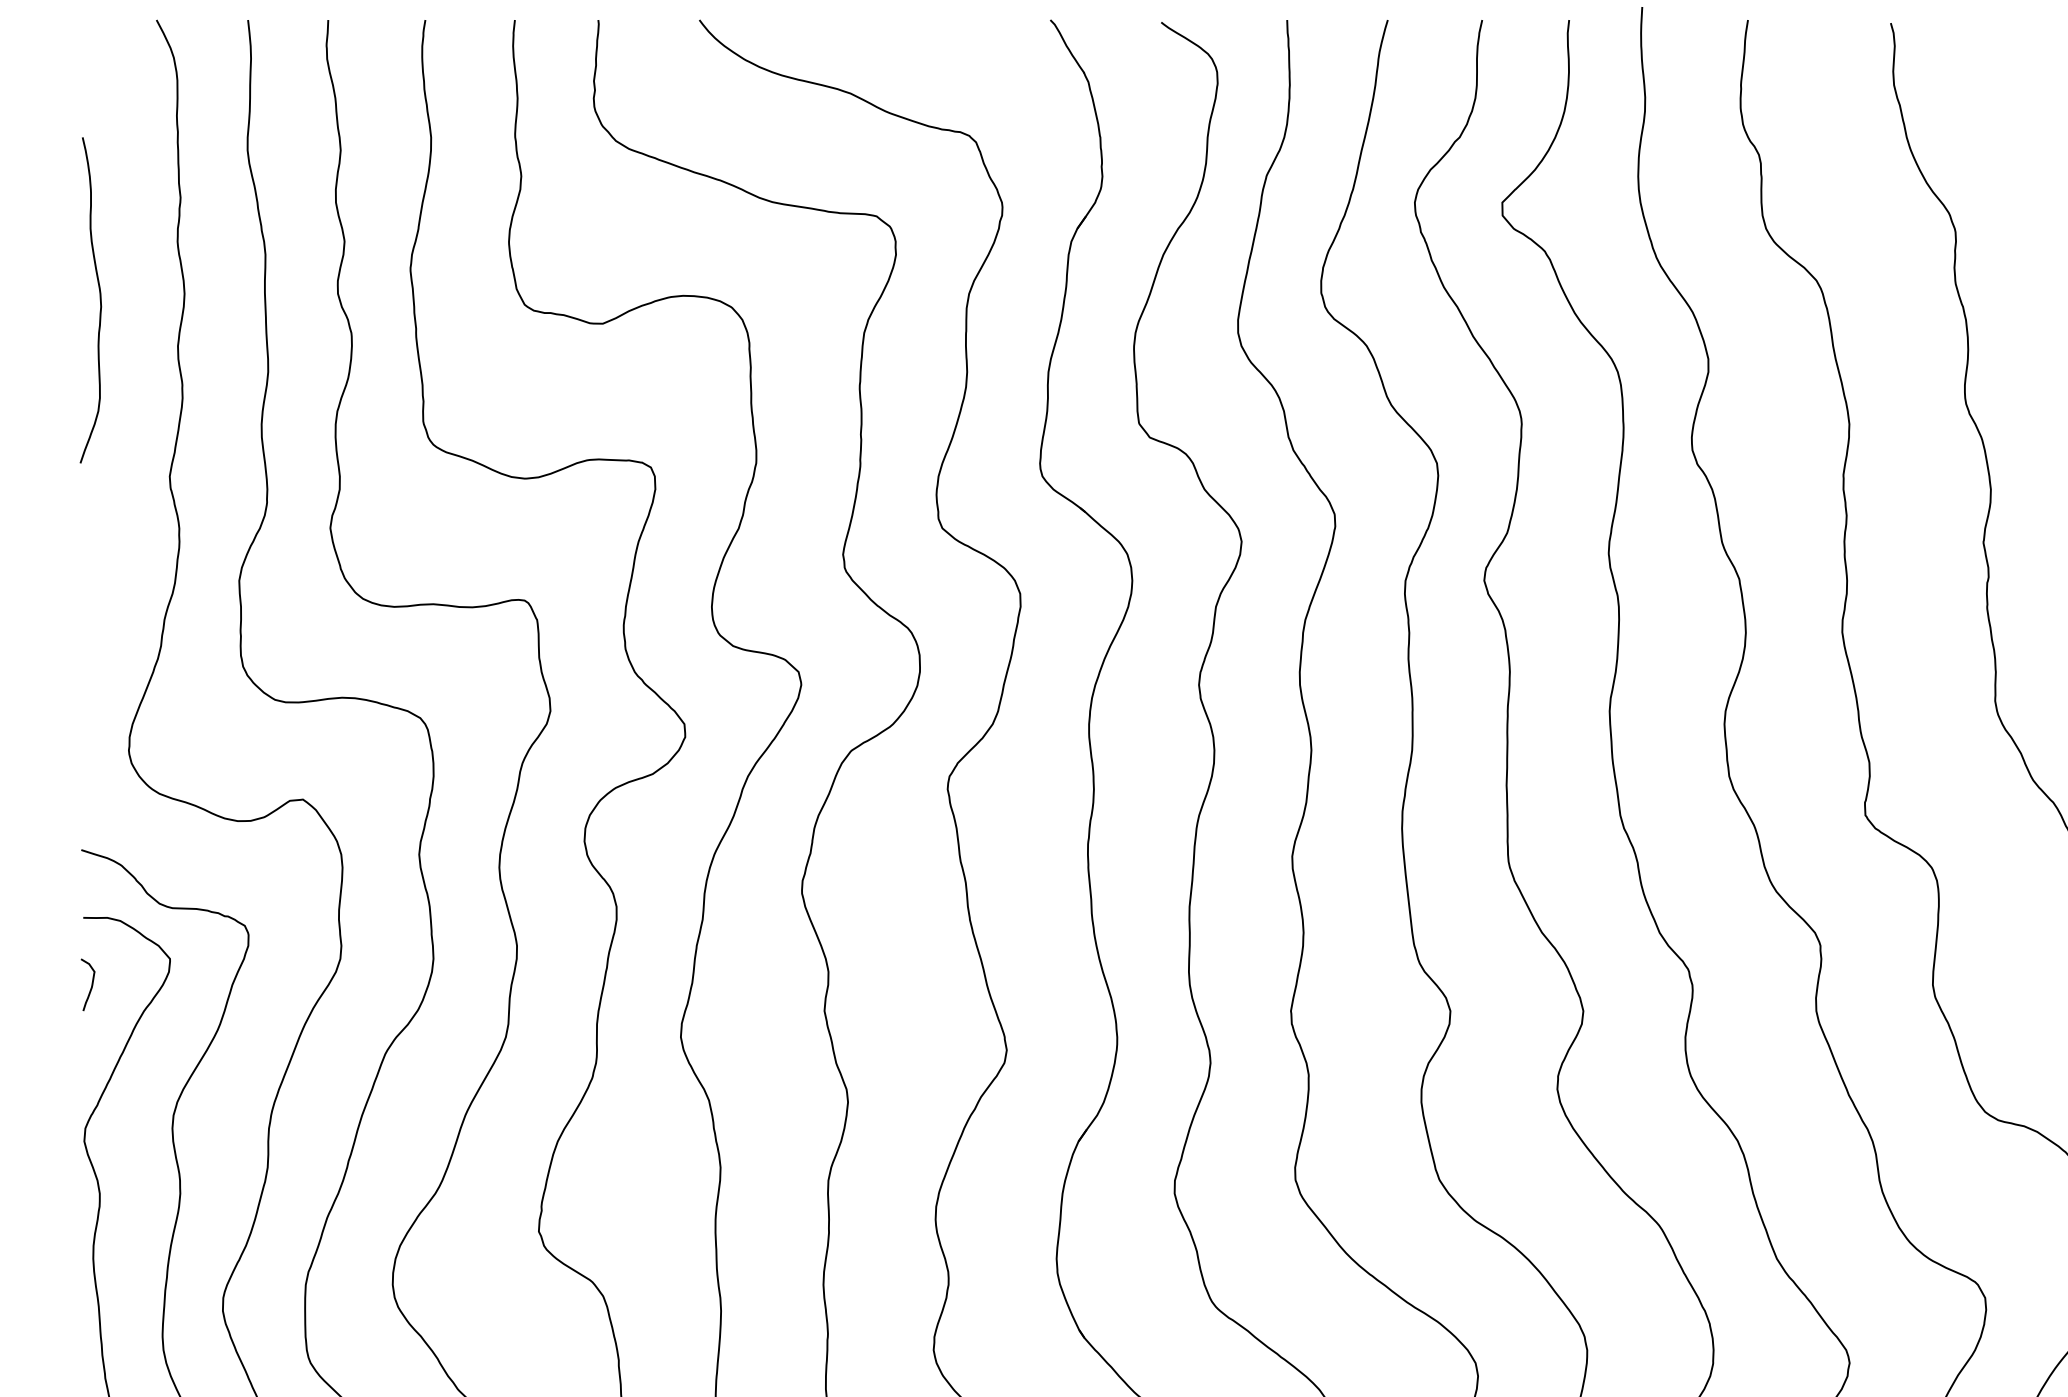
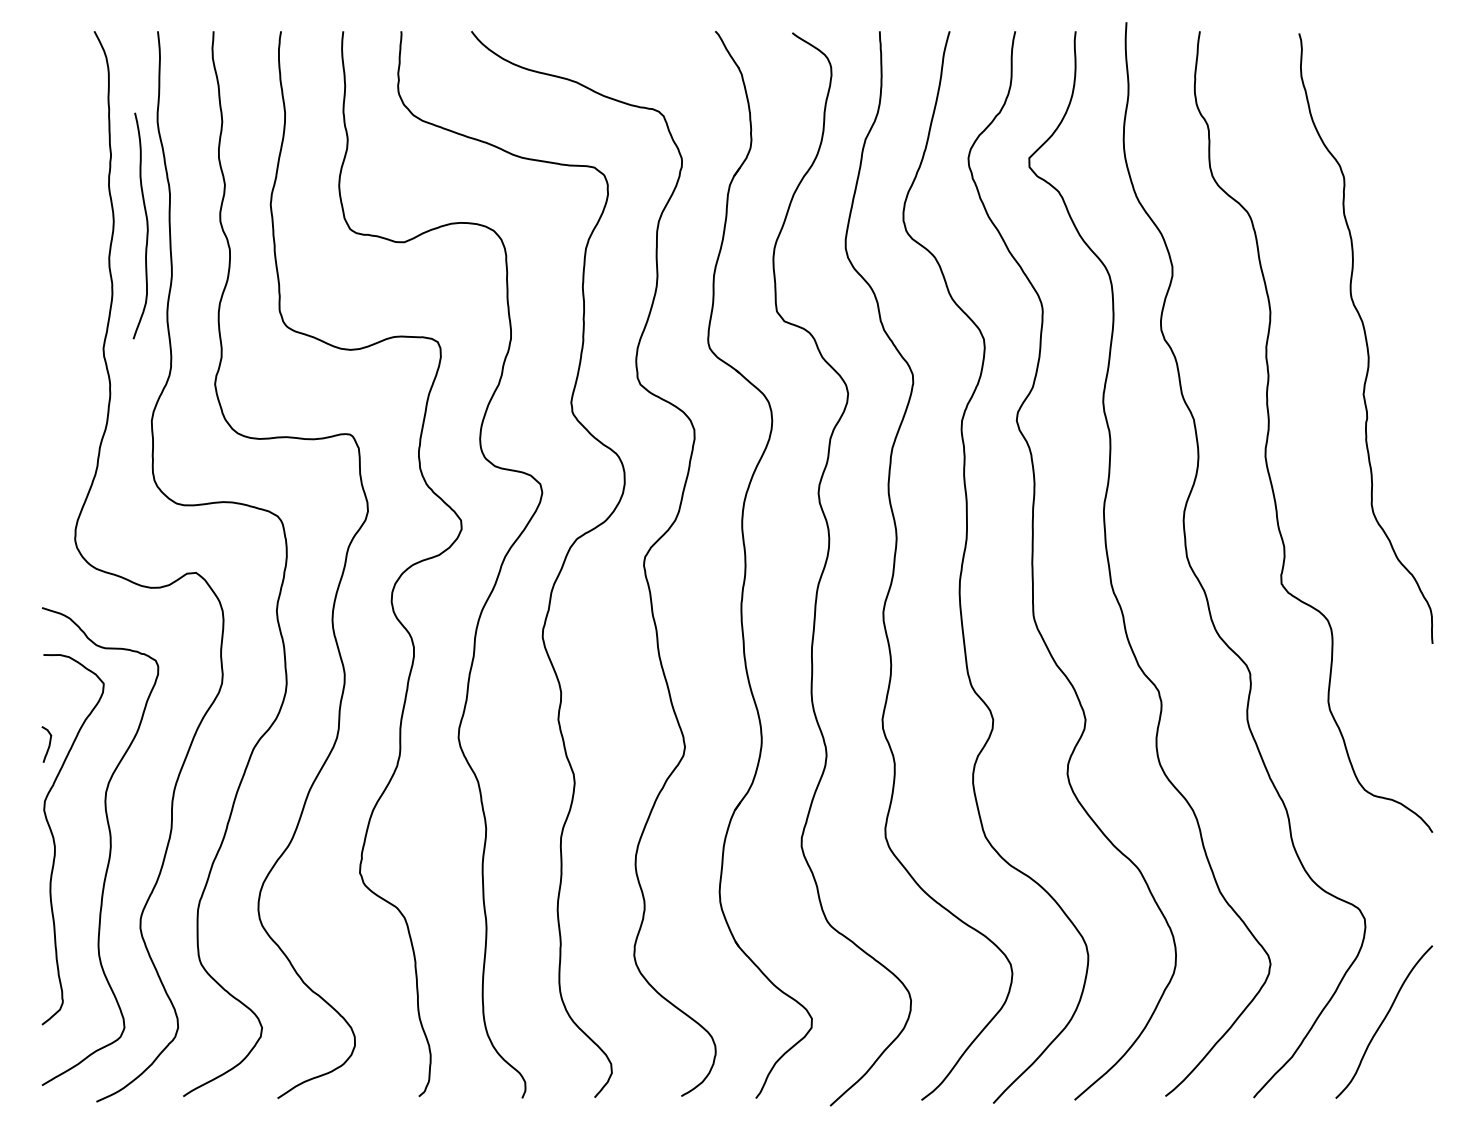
curve: (99, 299) -> (146, 225), moved
curve: (90, 984) -> (48, 744), moved

